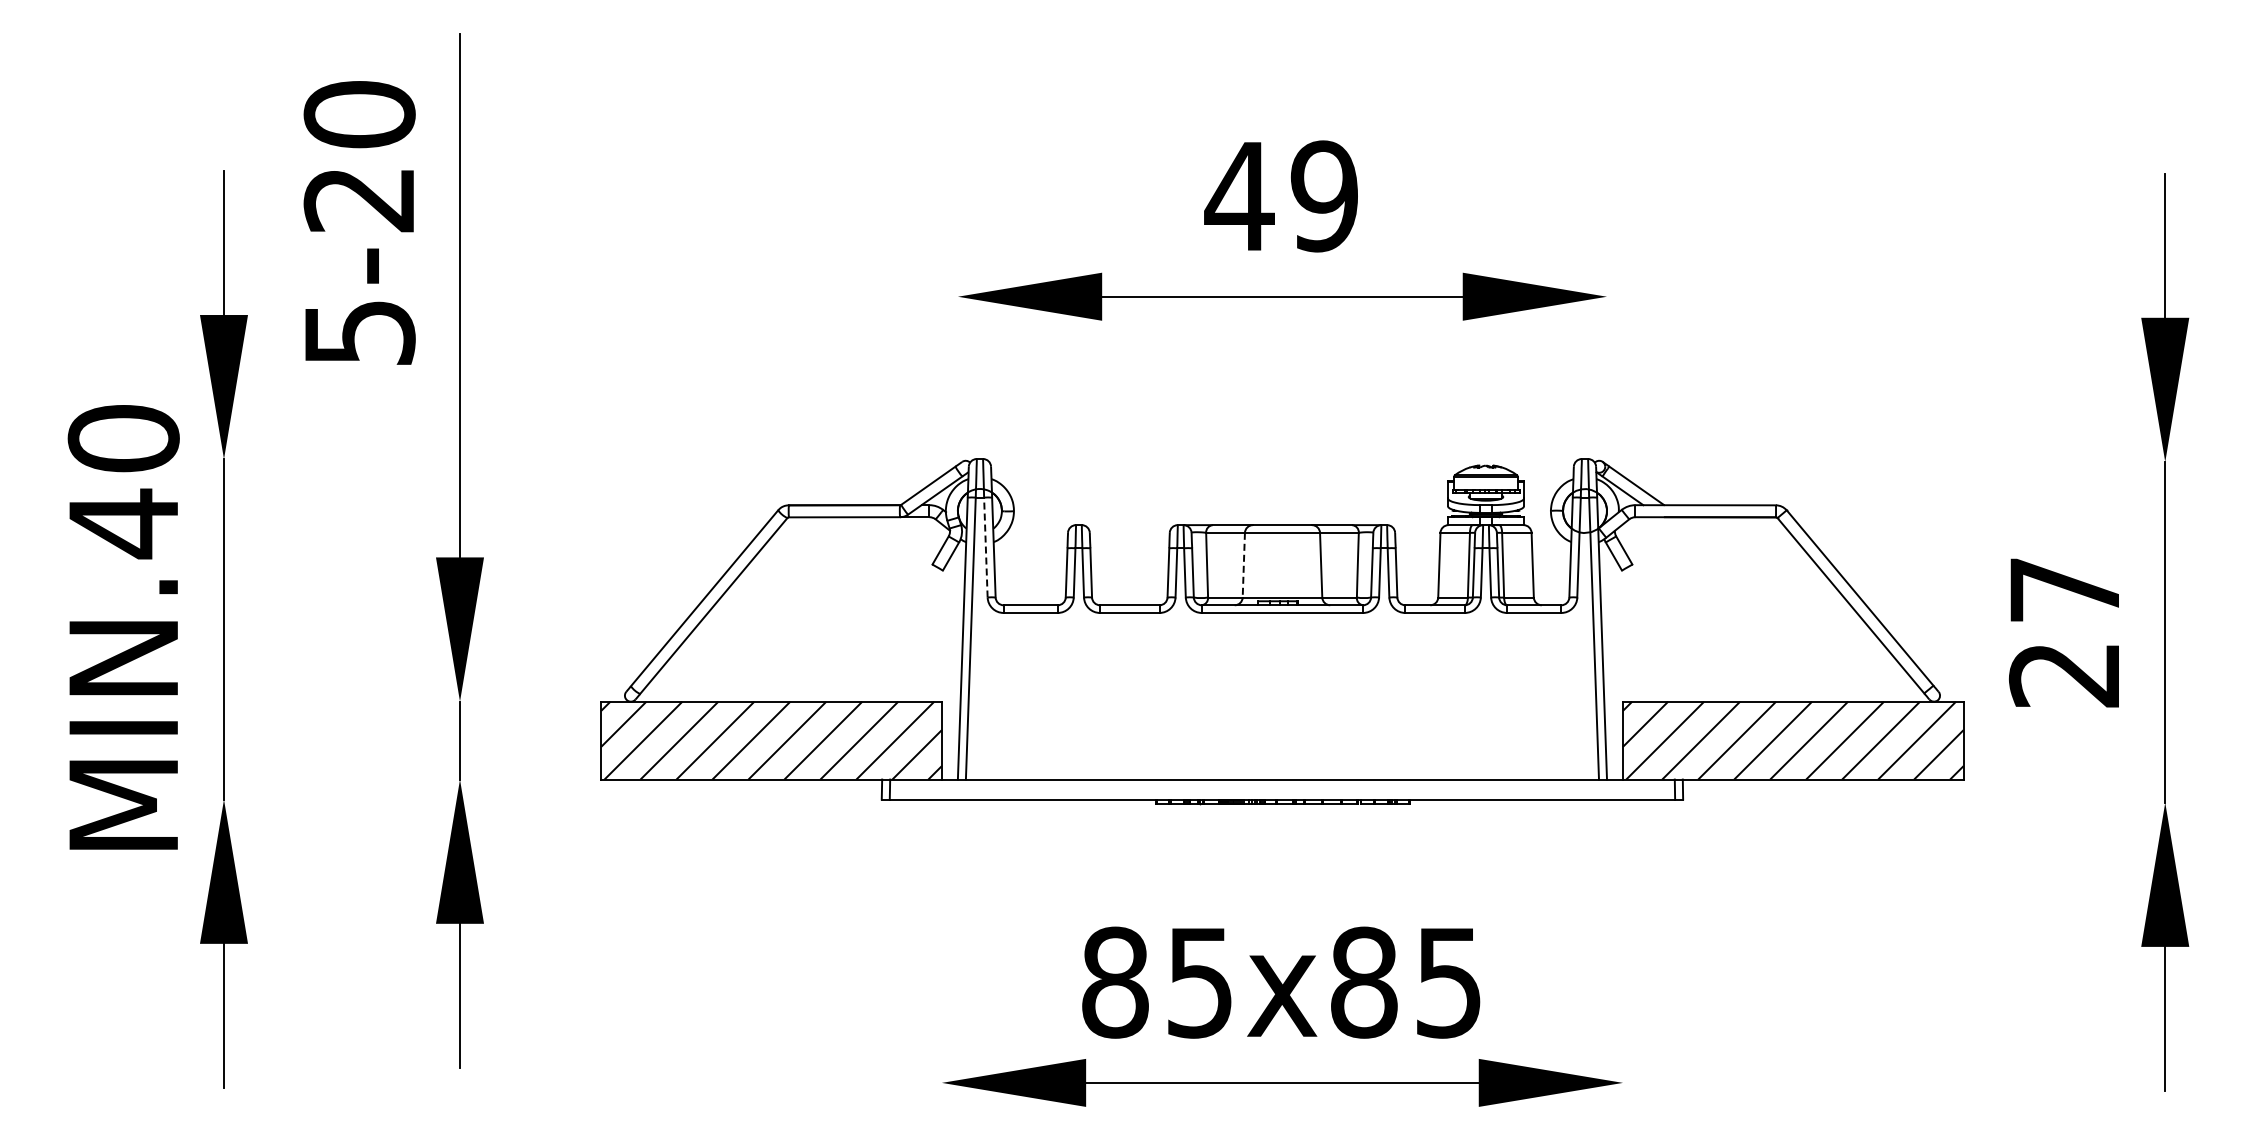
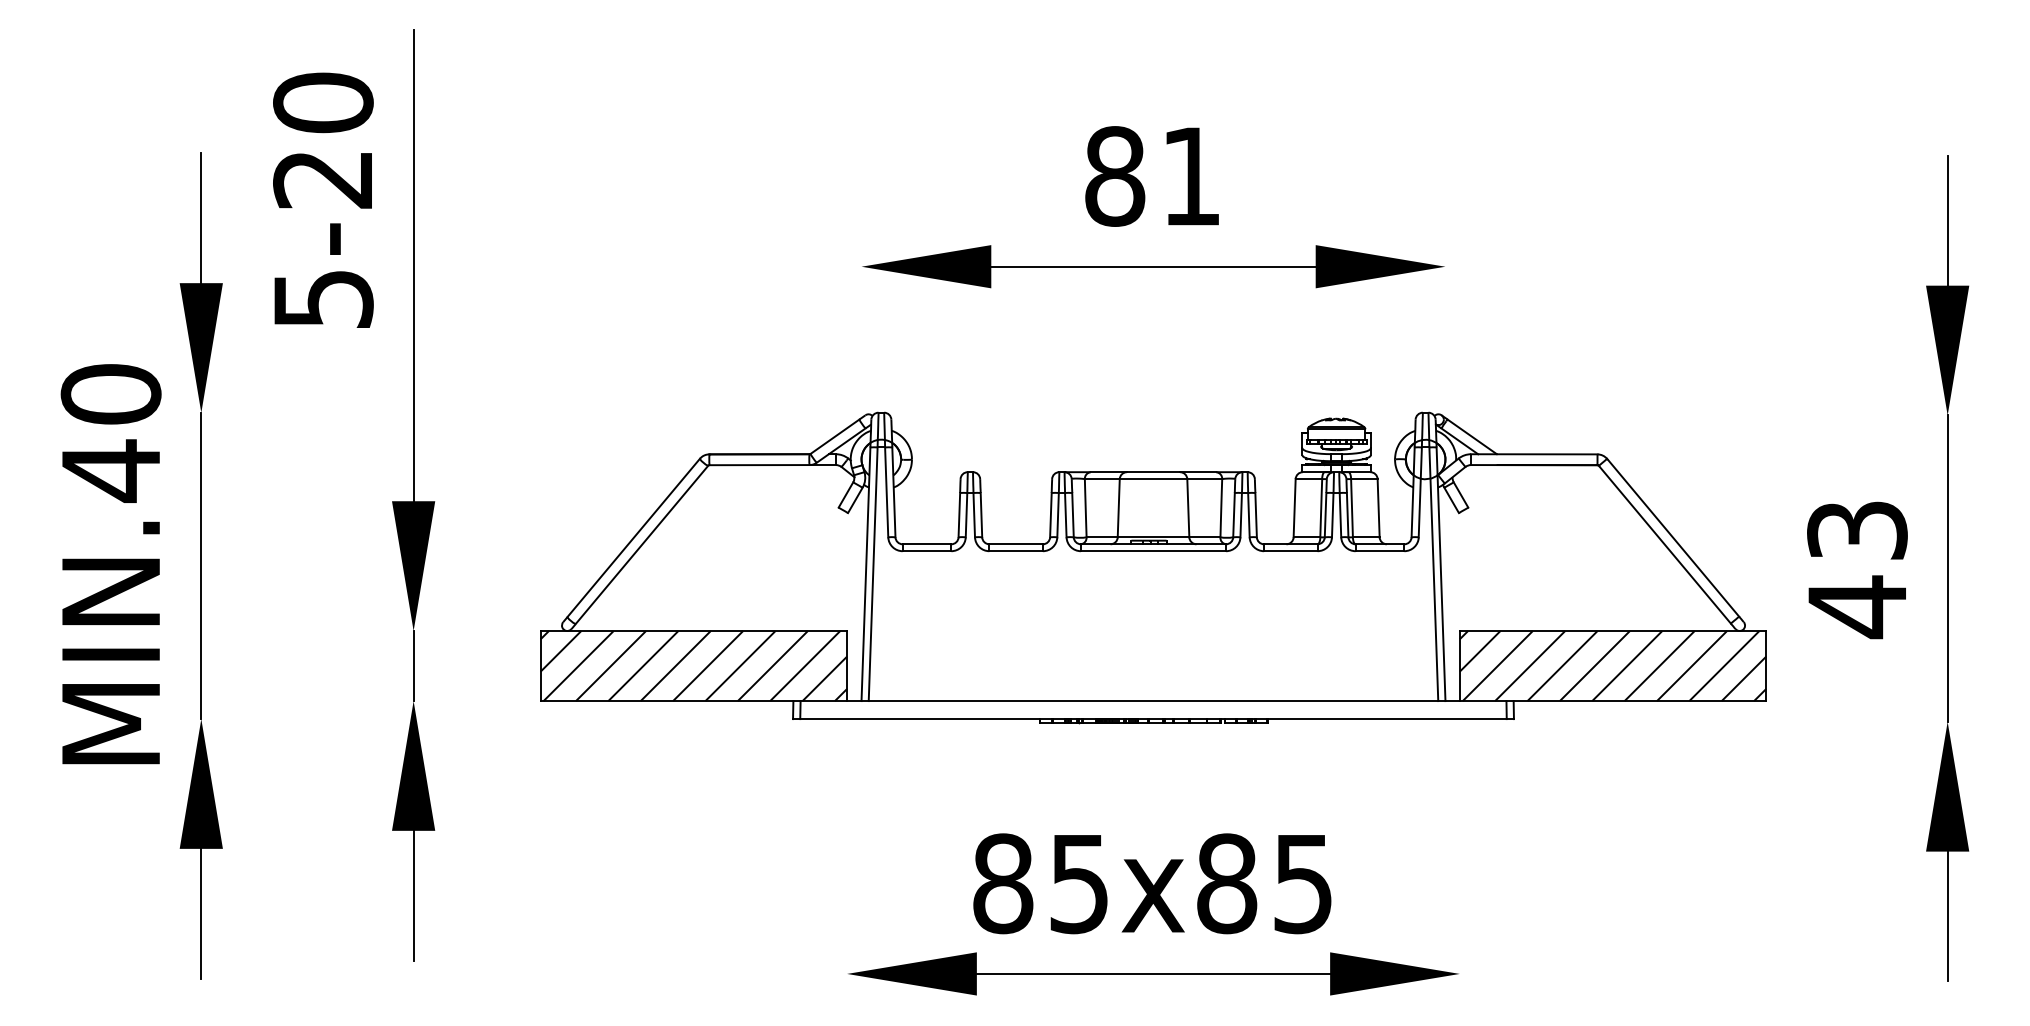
text: (1280, 196) -> (1151, 176), 49 -> 81
line: (985, 547) -> (886, 492), dashed -> solid
line: (1243, 565) -> (1118, 508), dashed -> solid
text: (2064, 634) -> (1857, 570), 27 -> 43

